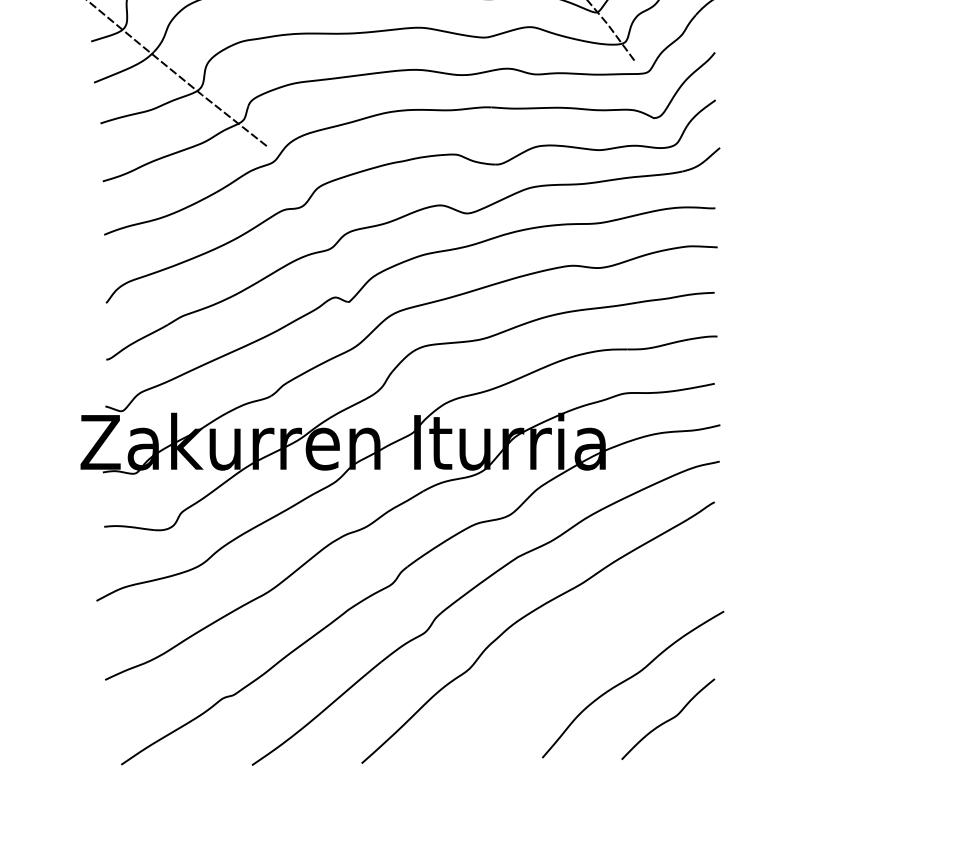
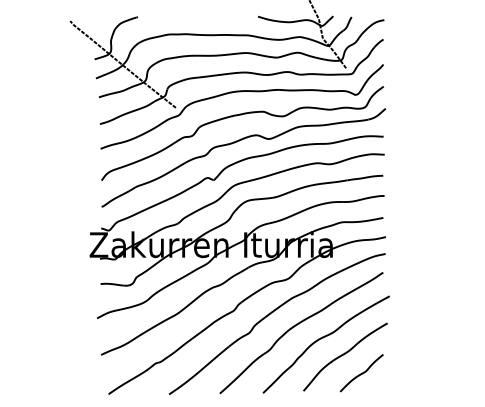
curve: (585, 644) -> (323, 338), added

